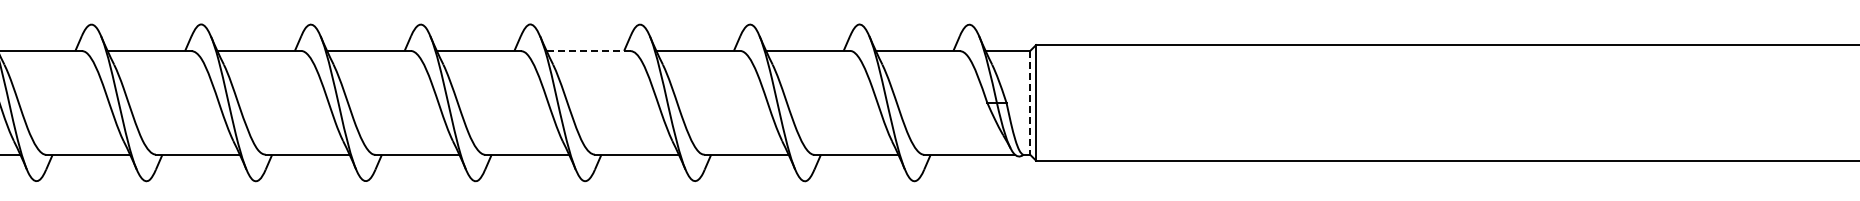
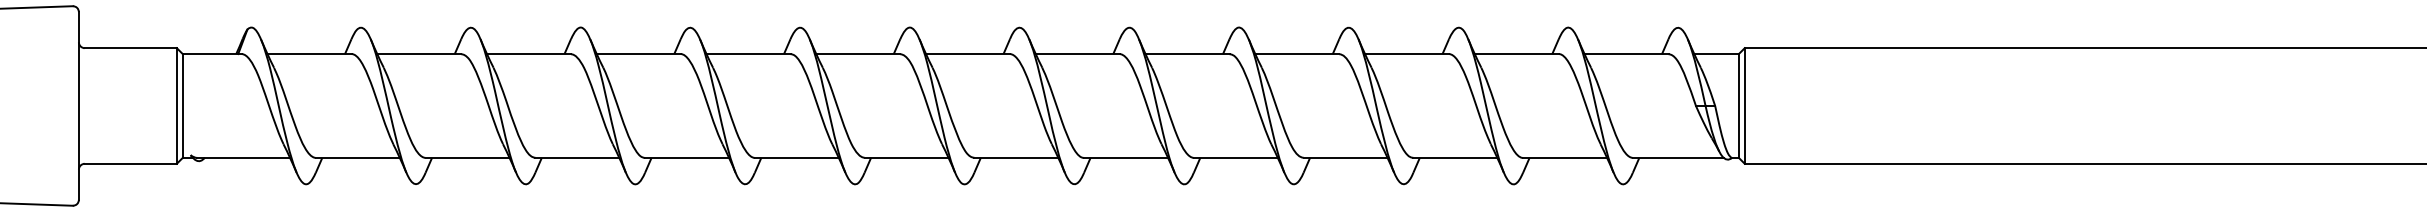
line: (587, 51) -> (1296, 54), dashed -> solid
line: (1029, 102) -> (1738, 105), dashed -> solid

